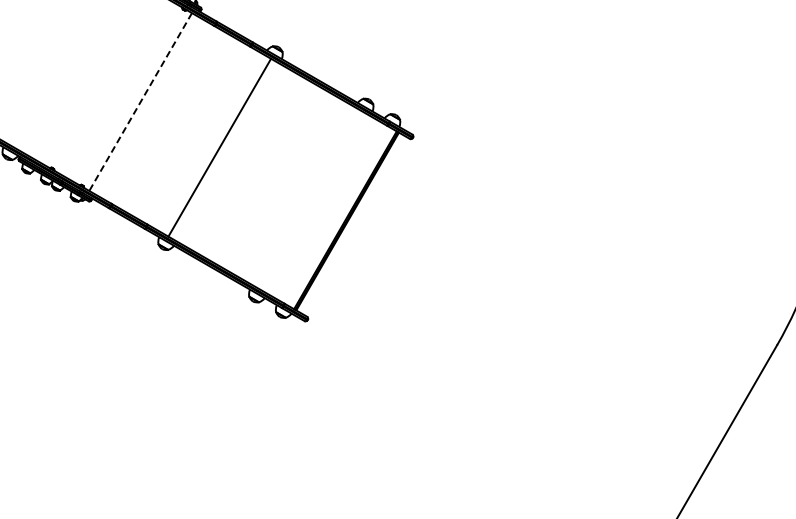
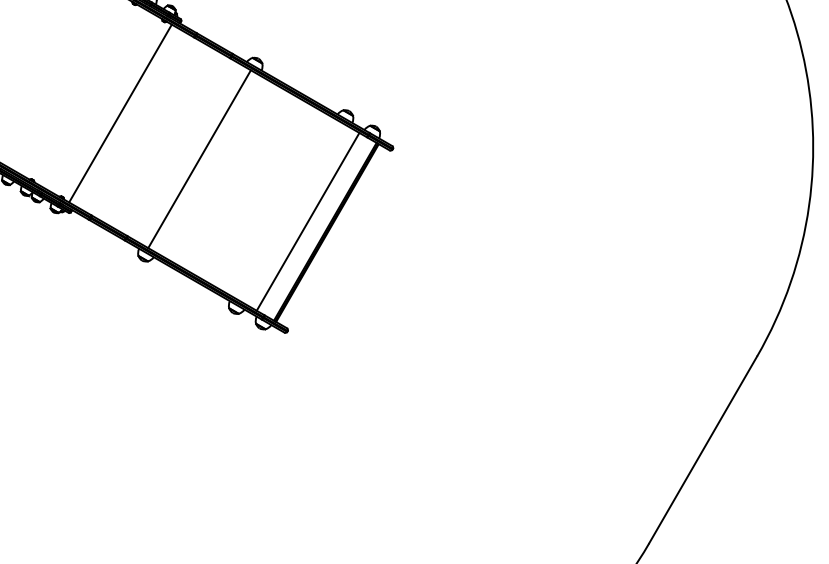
line: (140, 101) -> (120, 113), dashed -> solid
line: (327, 209) -> (307, 221), added

